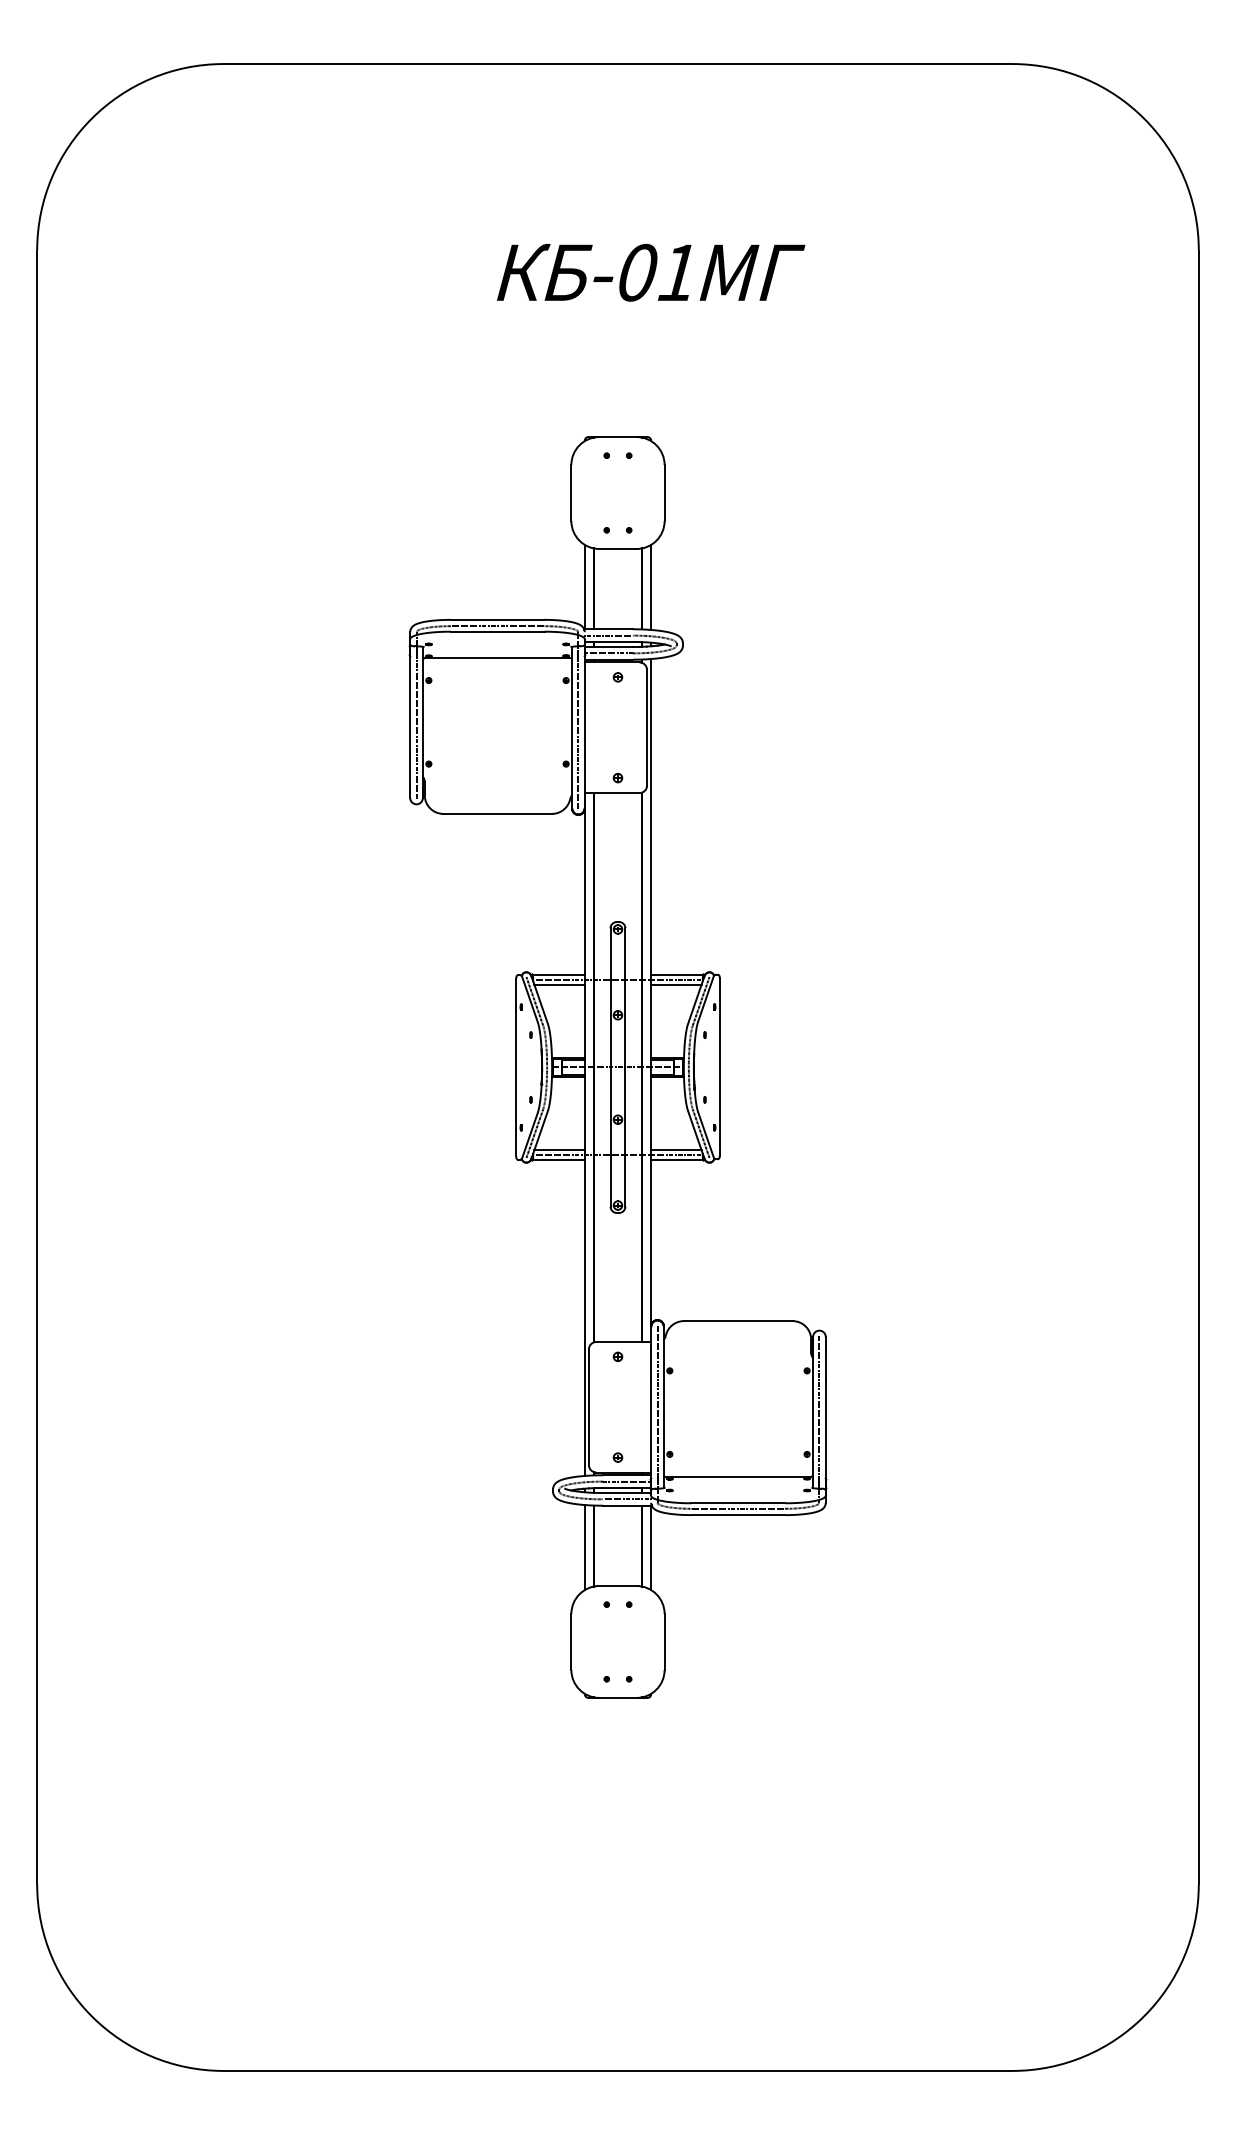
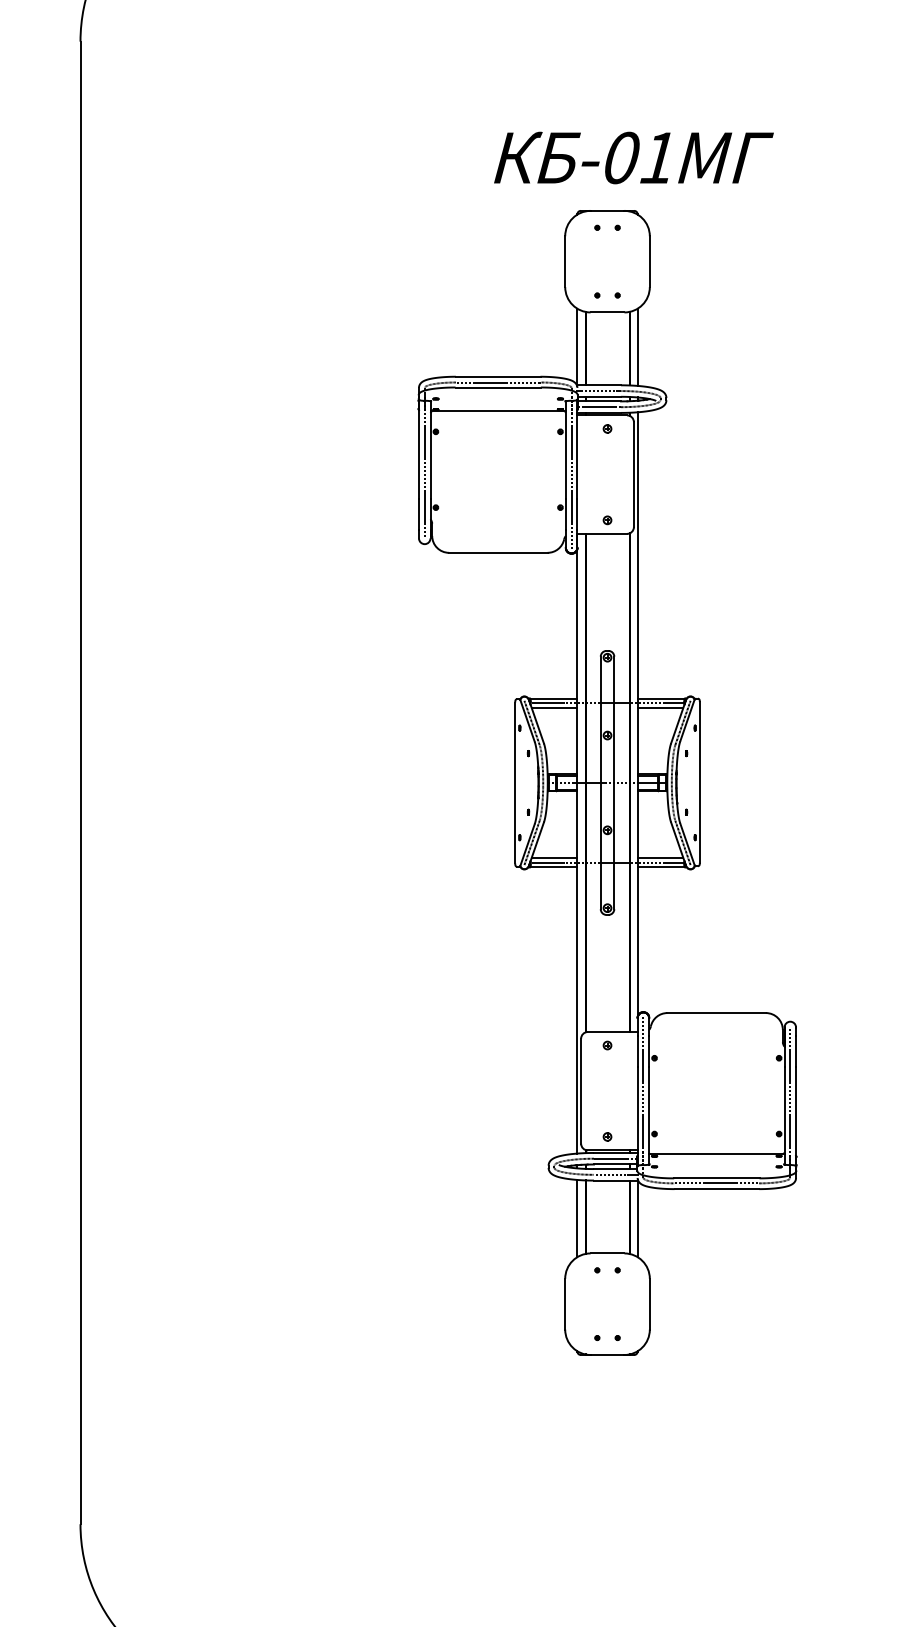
text: (651, 272) -> (634, 157), moved

